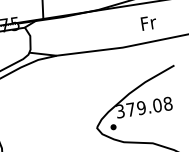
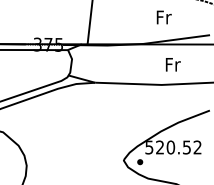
text: (149, 22) -> (173, 64), moved
text: (144, 107) -> (173, 147), 379.08 -> 520.52

